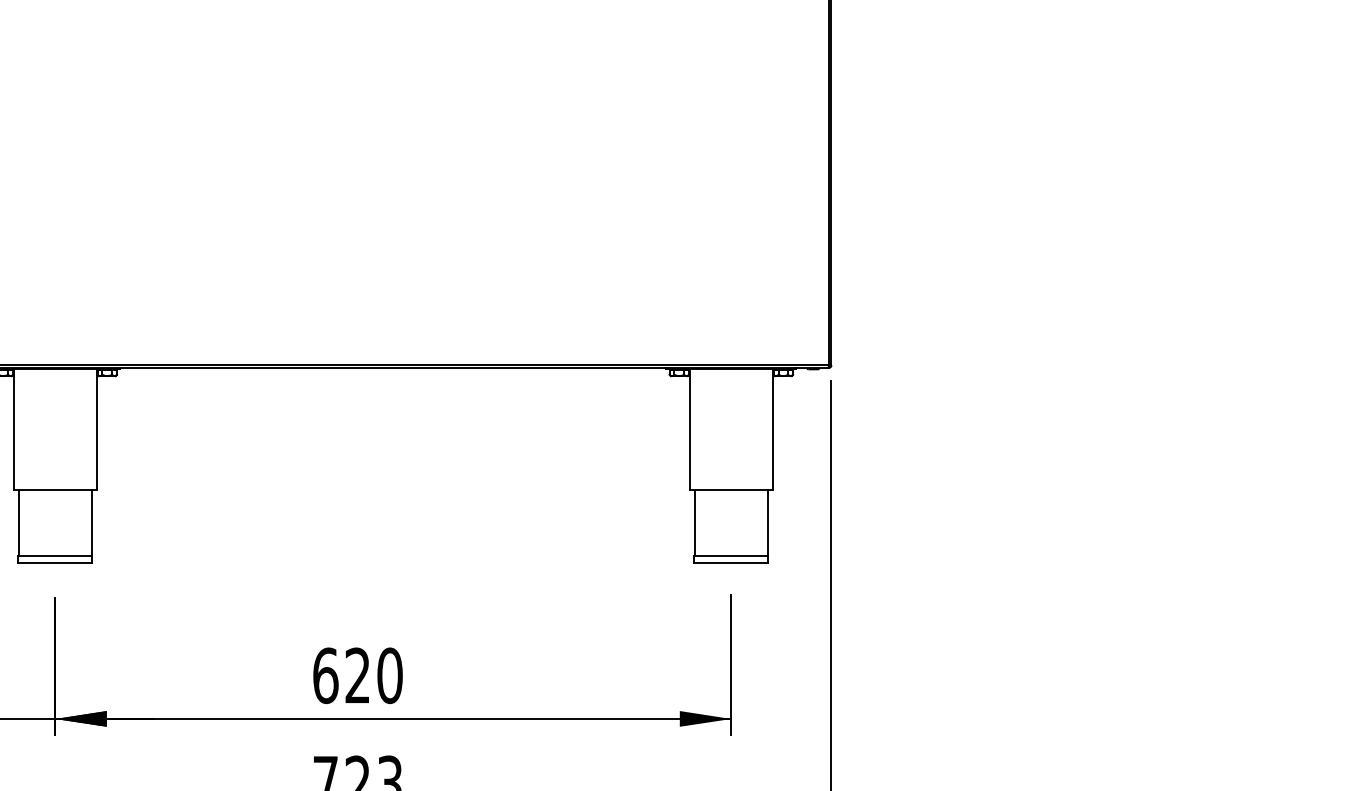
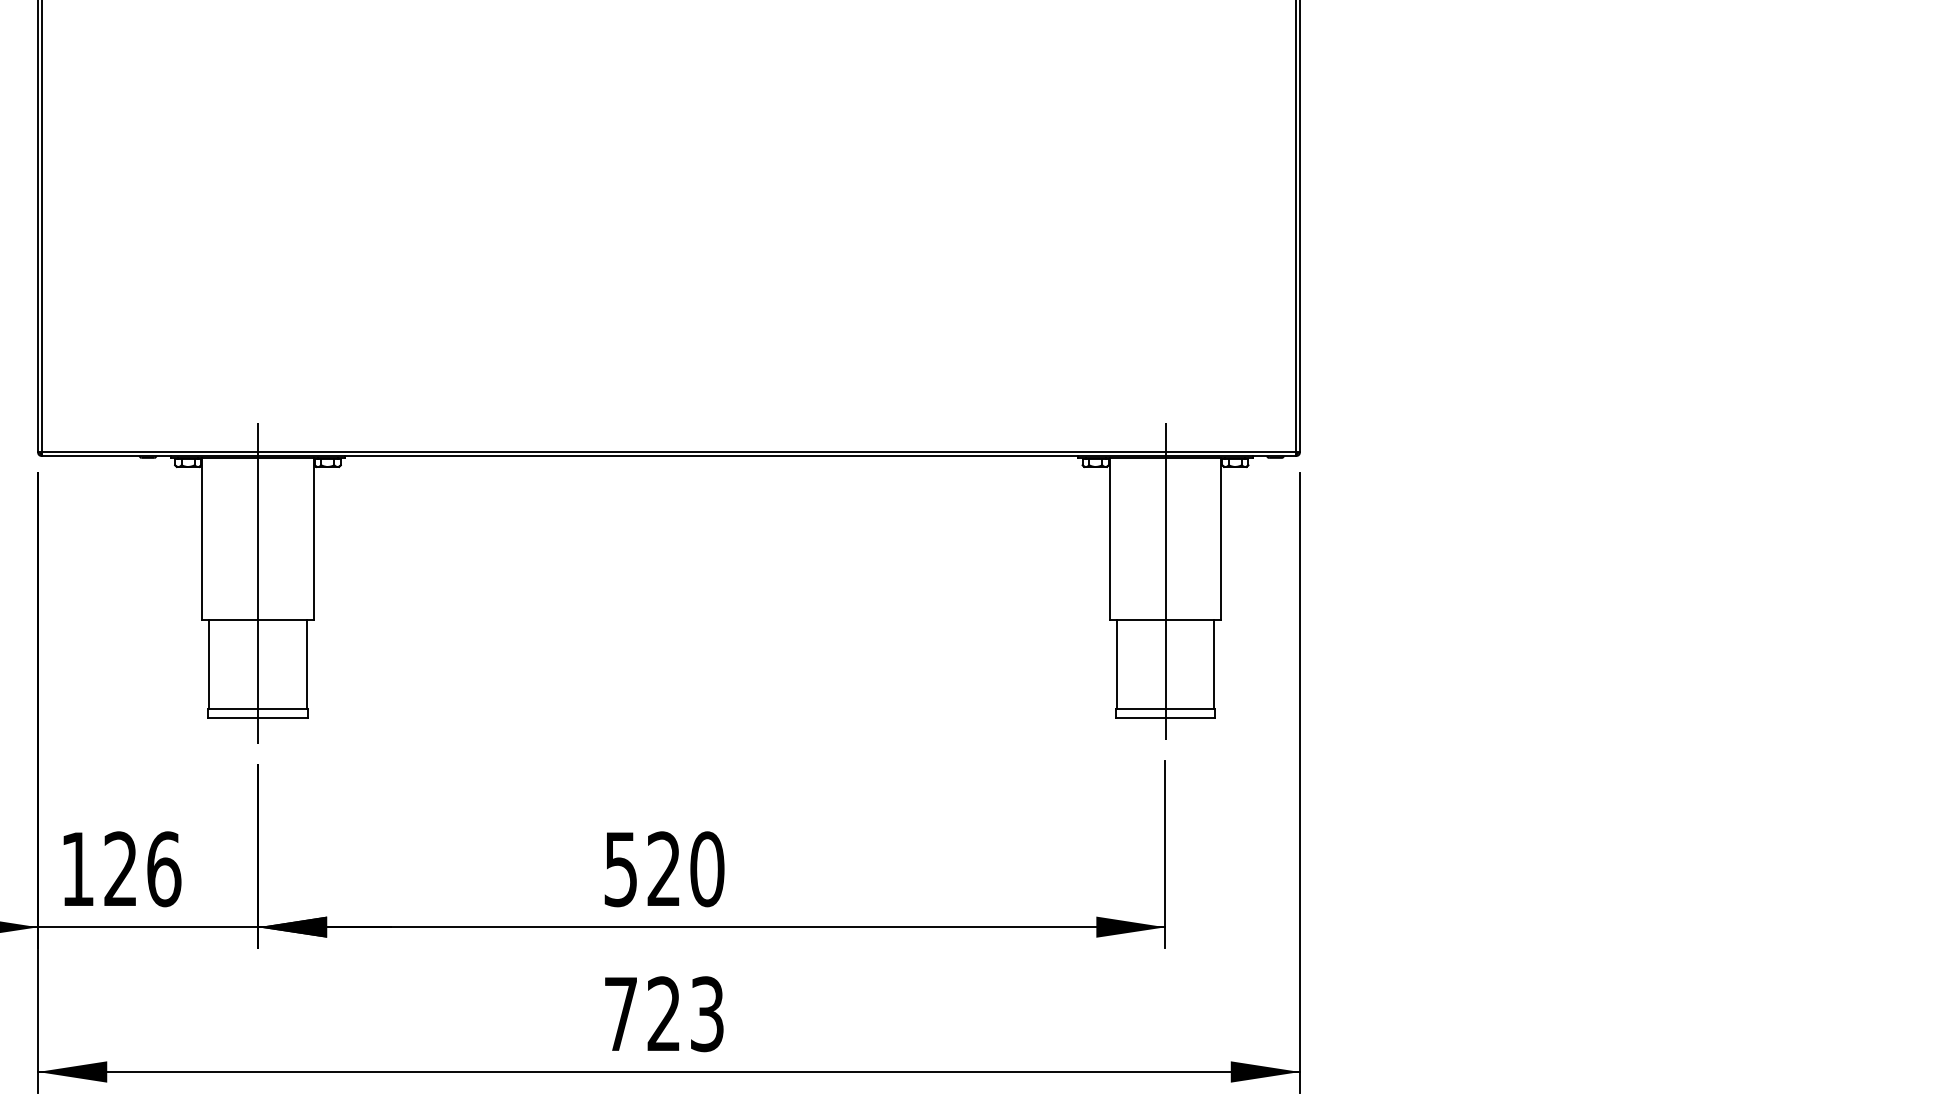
line: (731, 460) -> (1165, 580), added
line: (54, 462) -> (257, 583), added
text: (326, 675) -> (621, 869), 620 -> 520

